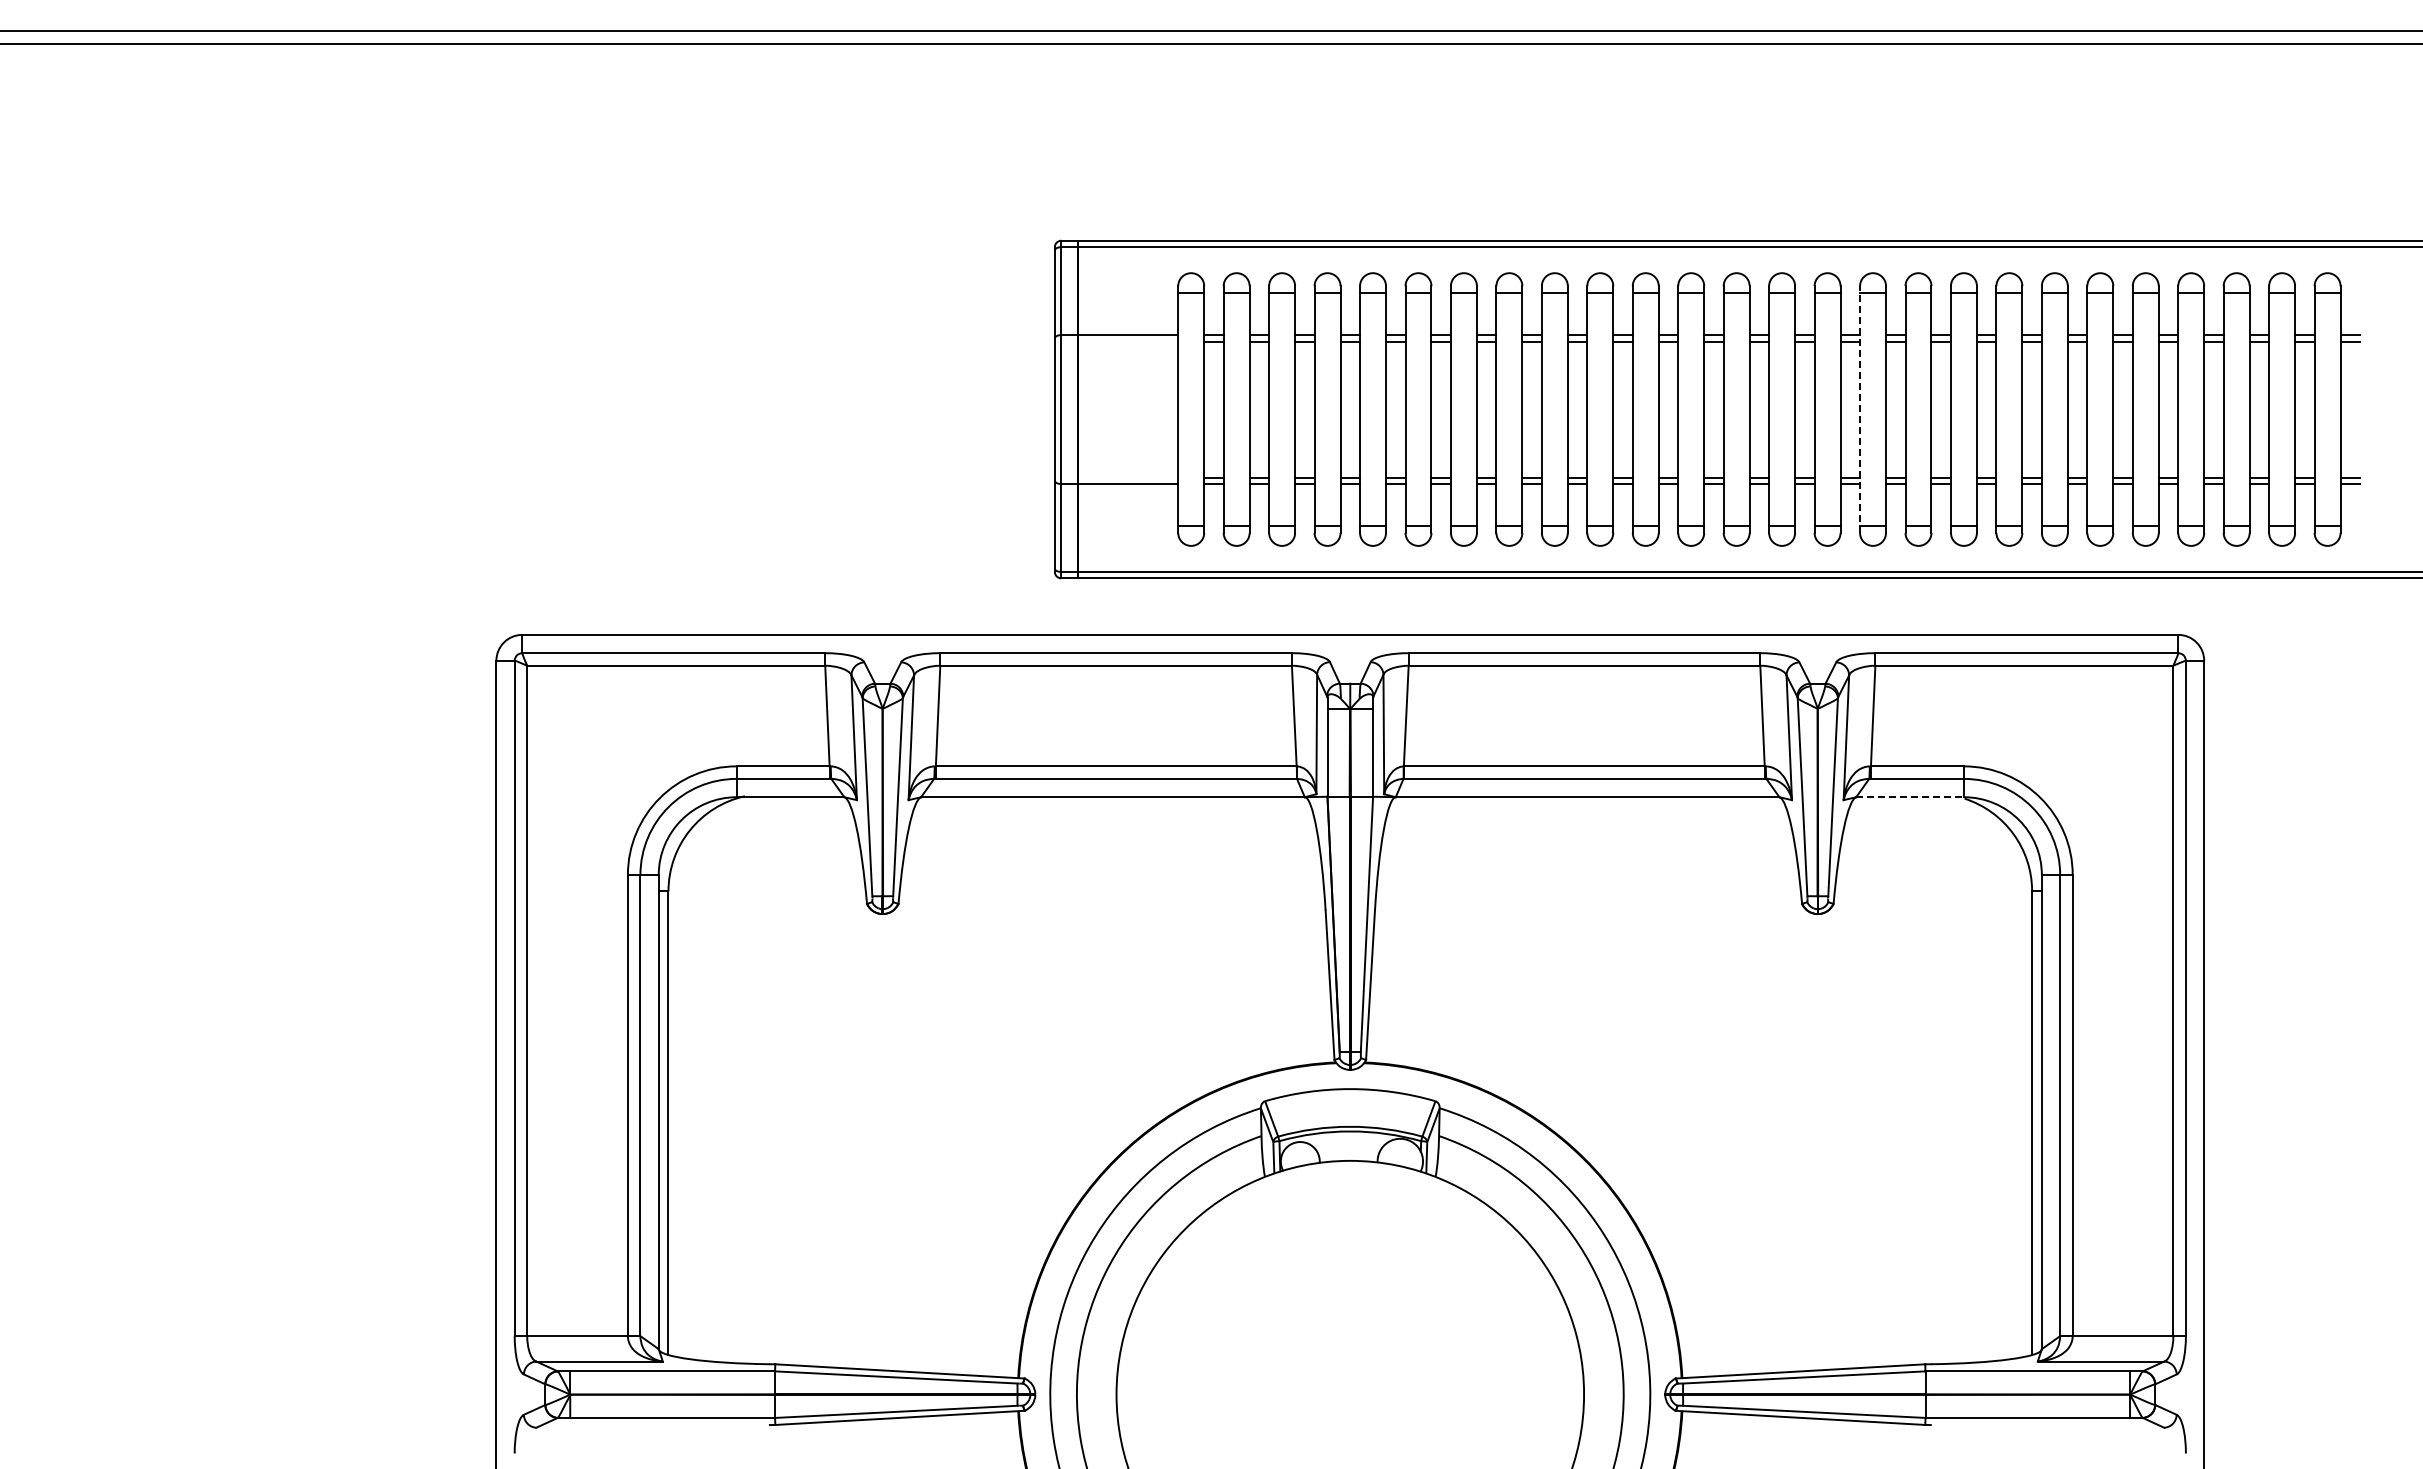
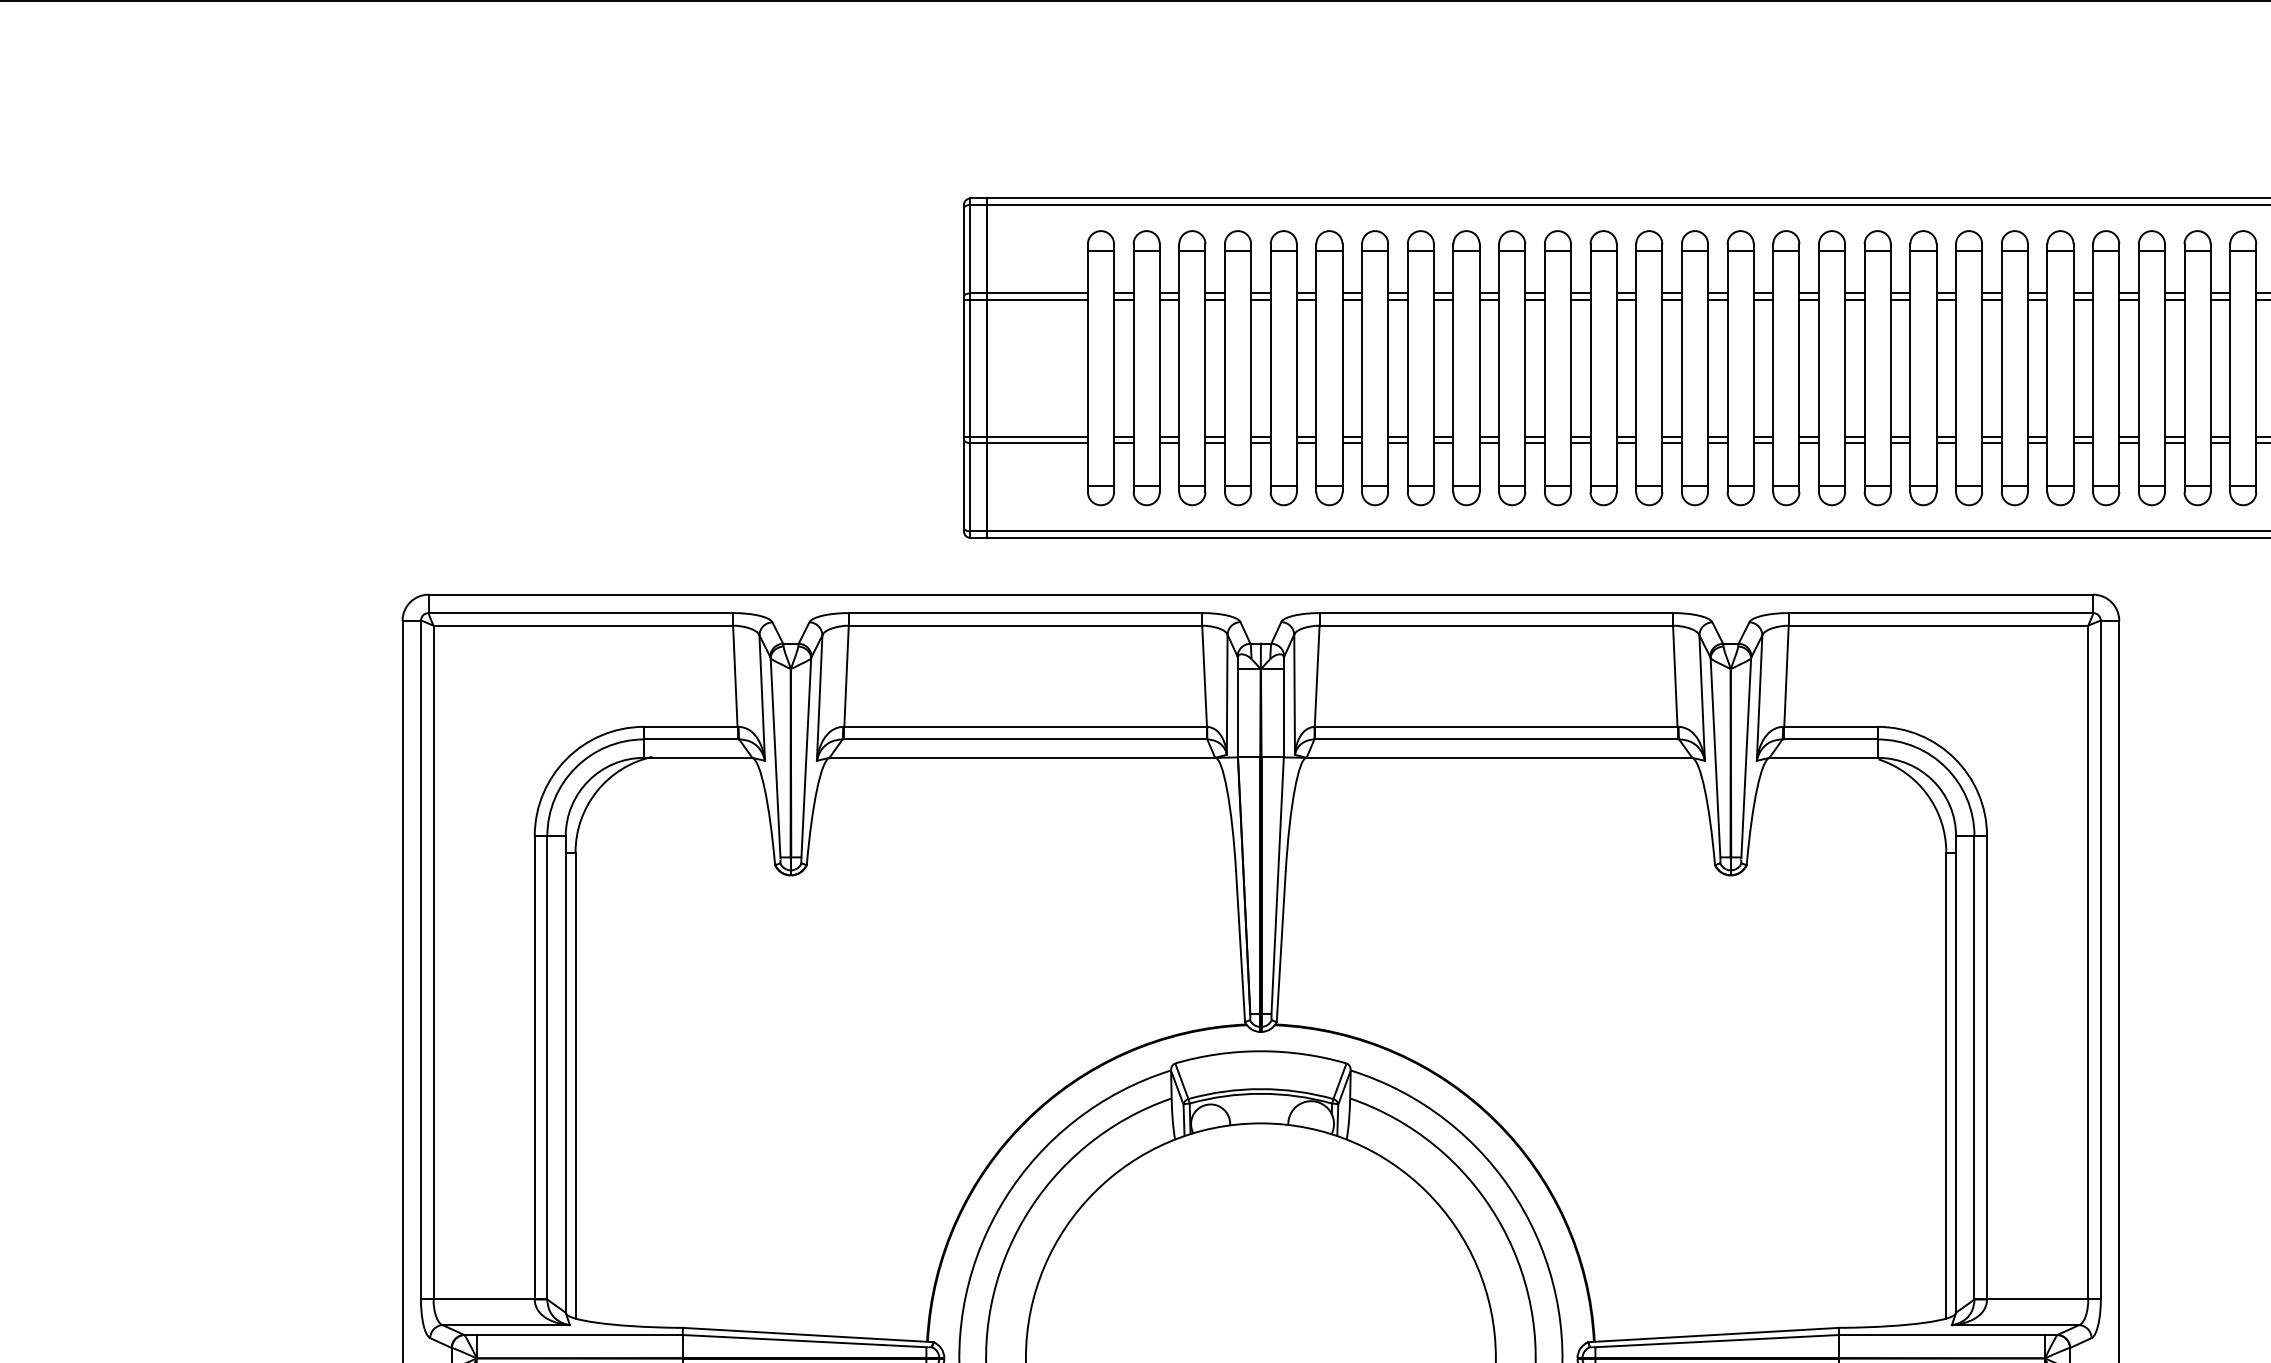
line: (1116, 341) -> (1025, 299), added
line: (1860, 409) -> (1773, 368), dashed -> solid
line: (1116, 477) -> (1025, 436), added
line: (1910, 797) -> (1824, 758), dashed -> solid

